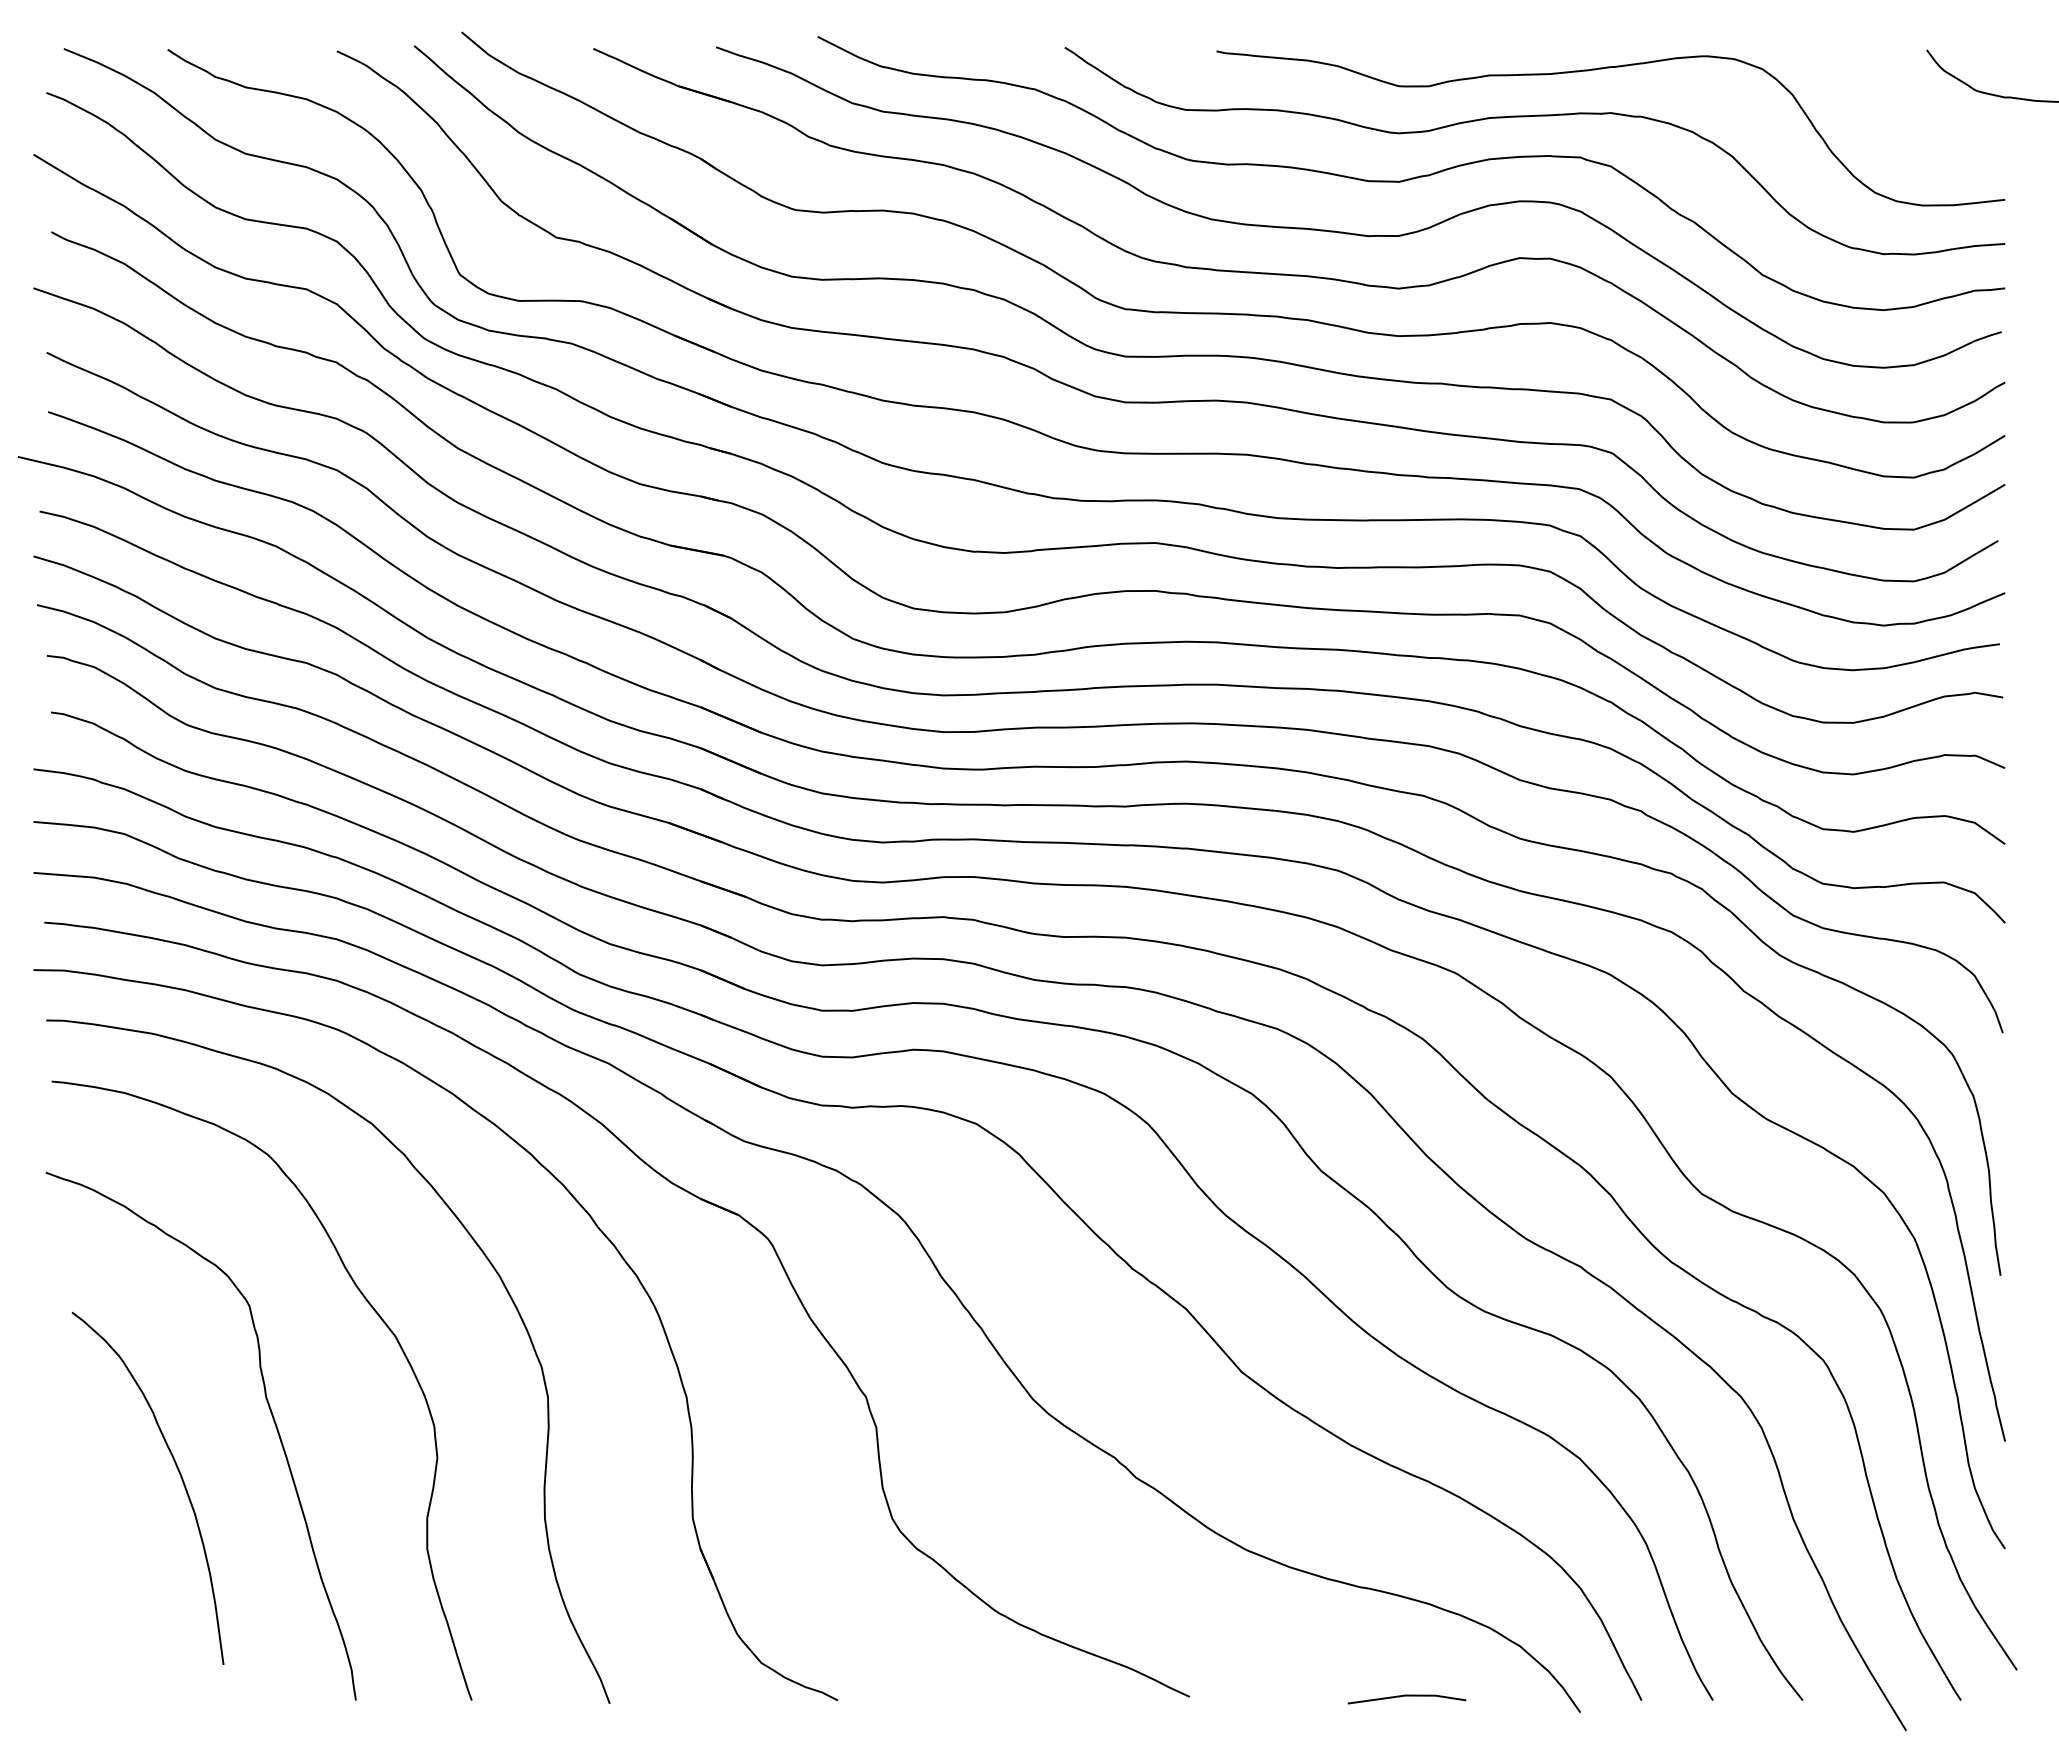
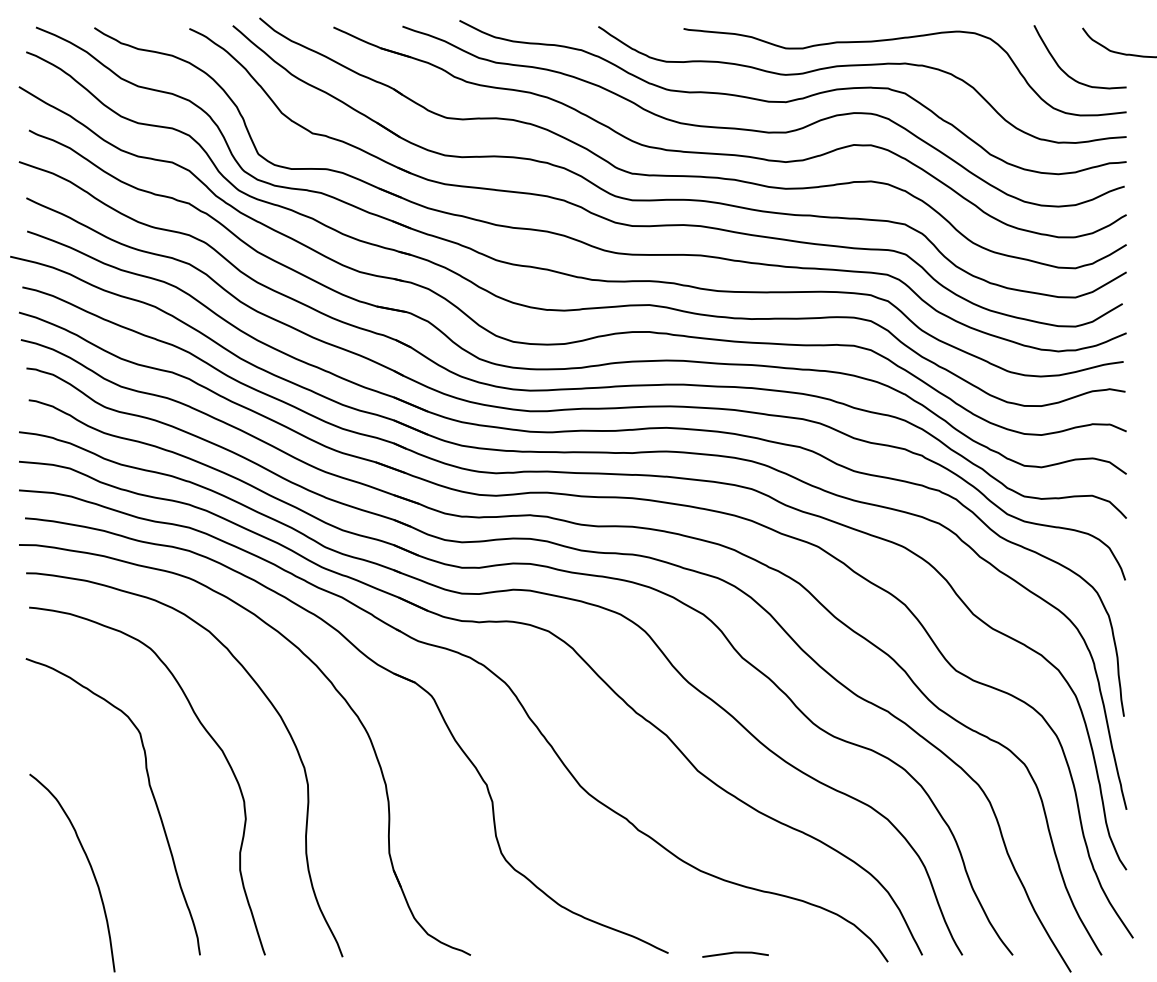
curve: (1896, 127) -> (1065, 71), added
curve: (176, 1471) -> (88, 863), moved
line: (1406, 1697) -> (735, 953), moved

